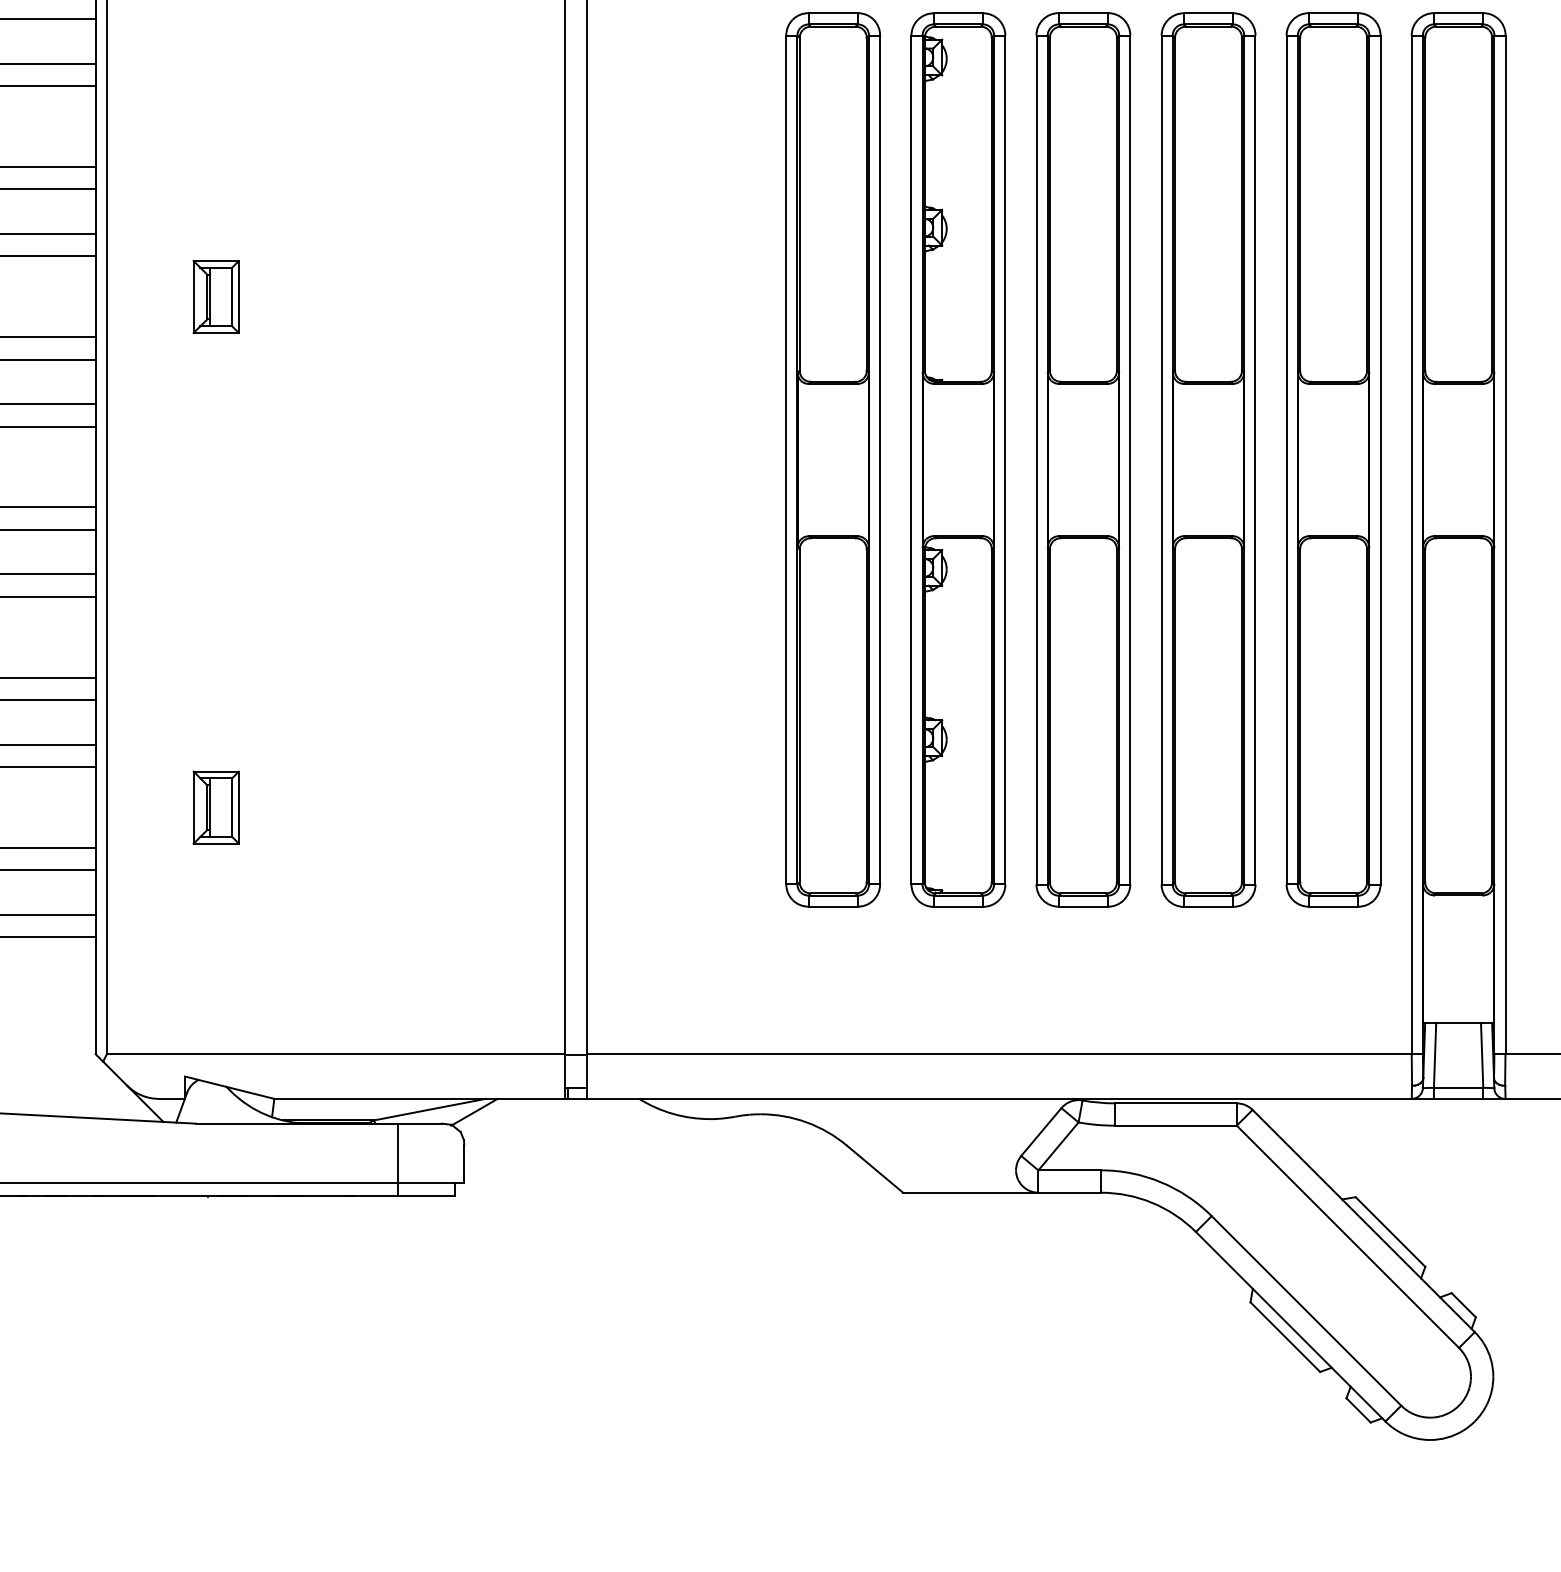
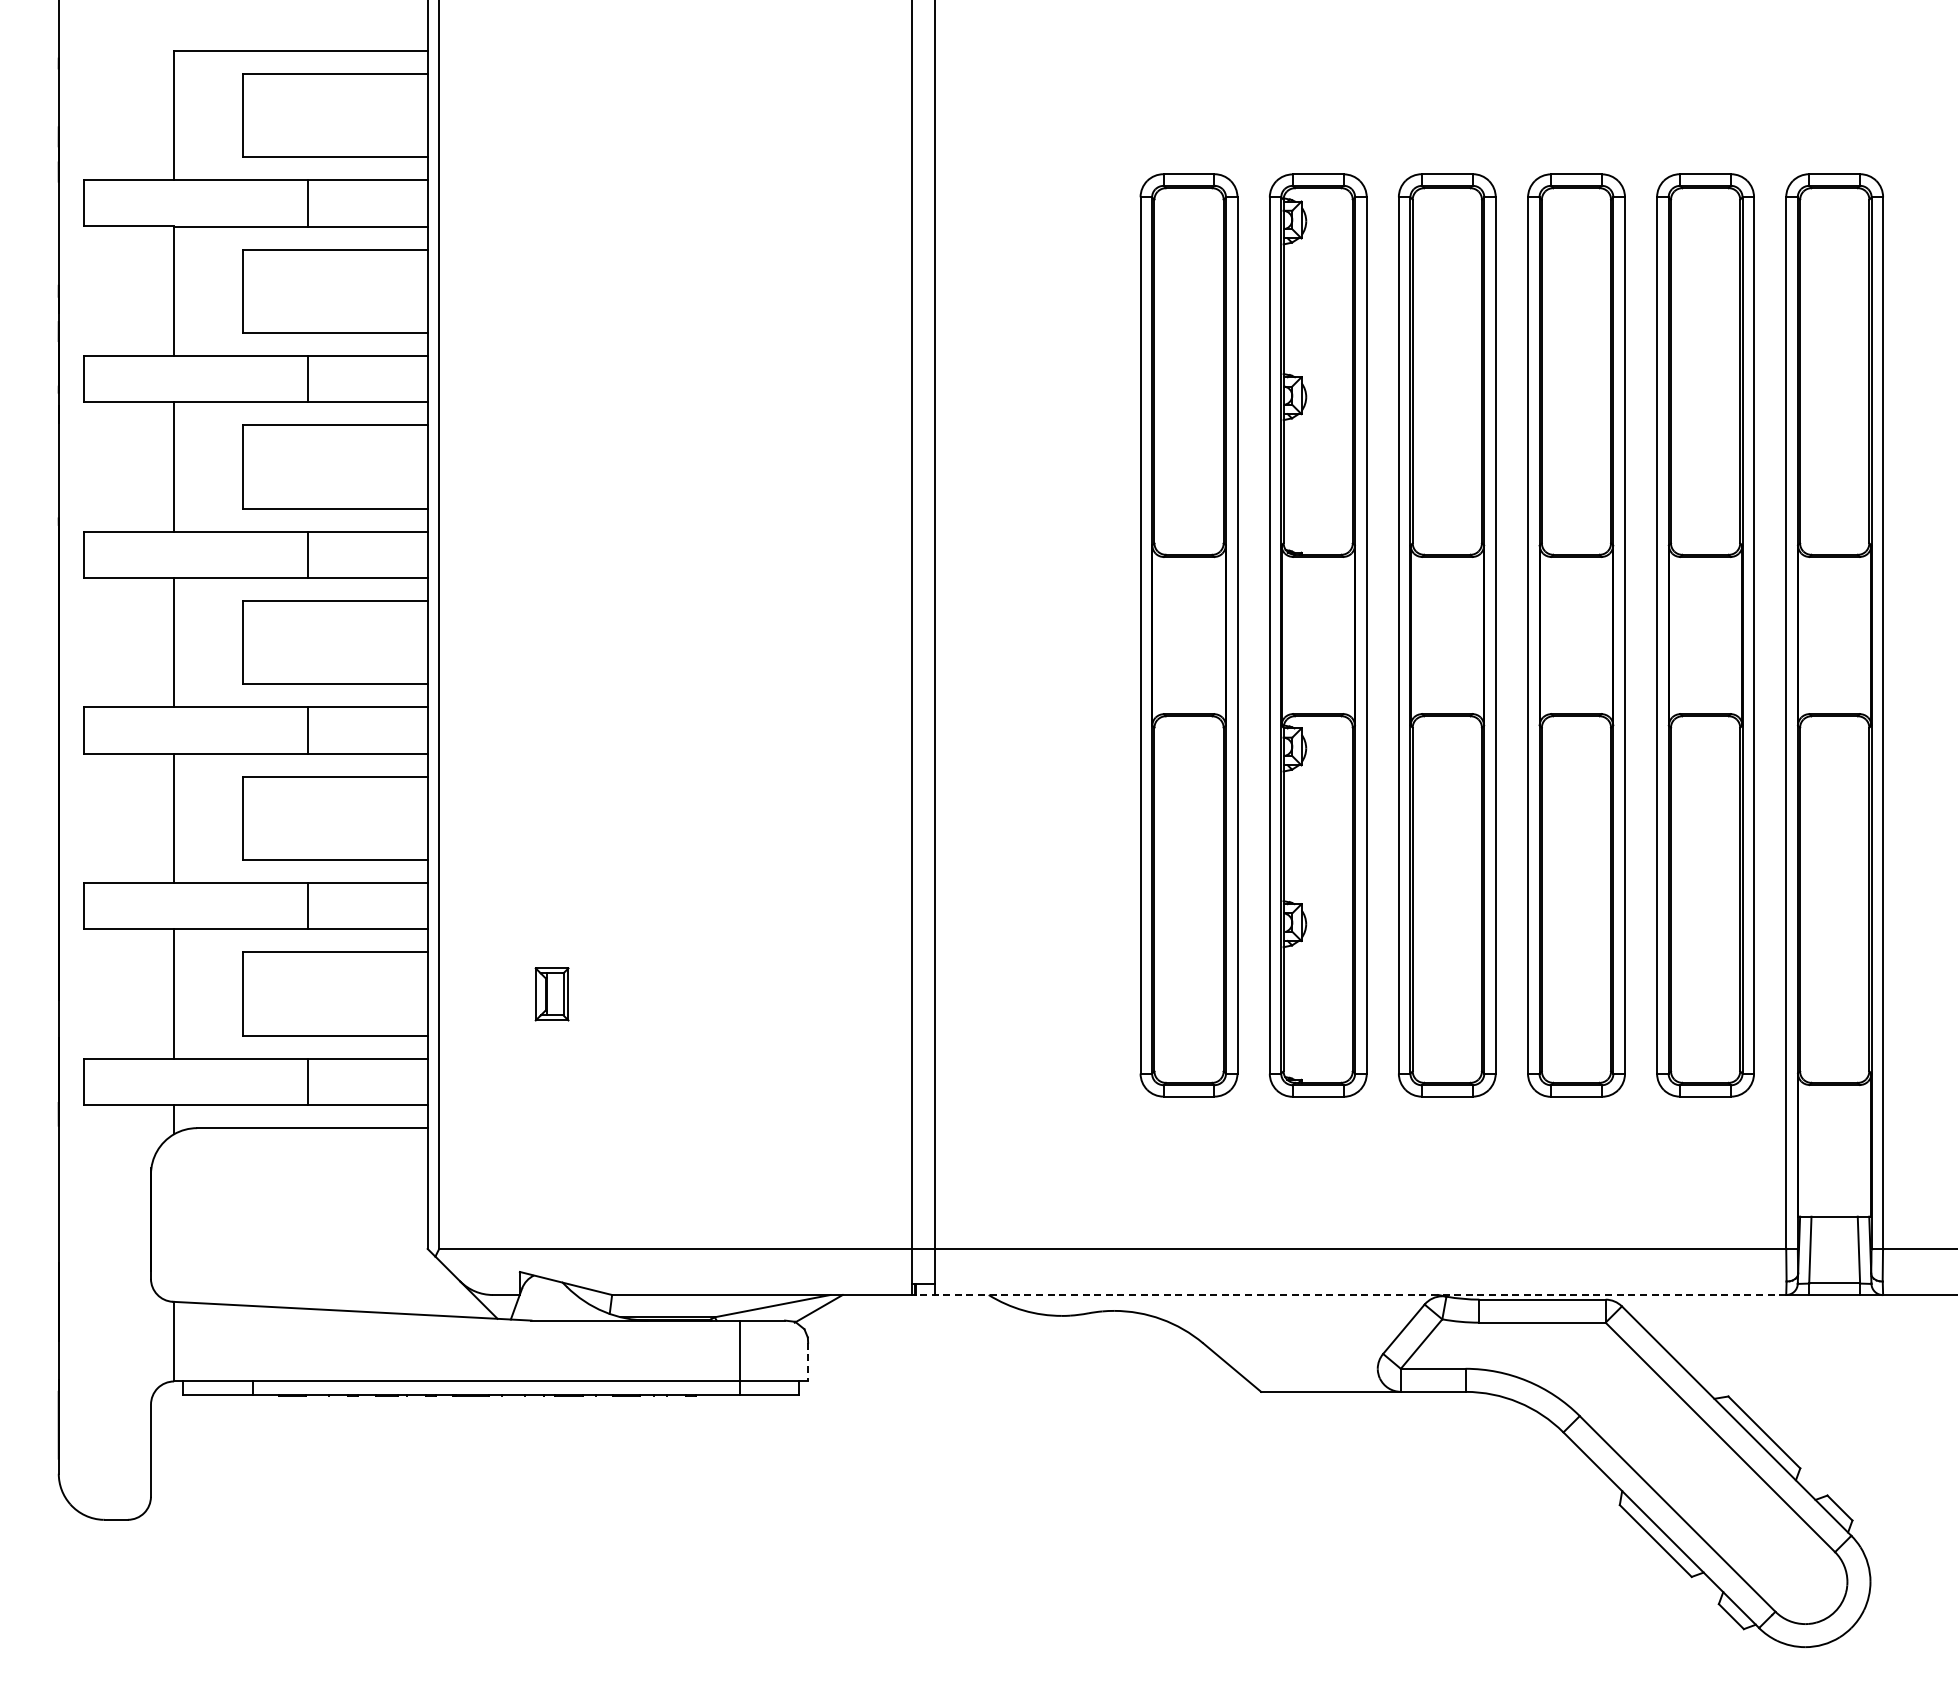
part: (215, 297) -> (551, 467), removed
part: (215, 807) -> (551, 994), size x0.7
line: (989, 1099) -> (1350, 1295), solid -> dashed
line: (464, 1164) -> (808, 1362), solid -> dashed

